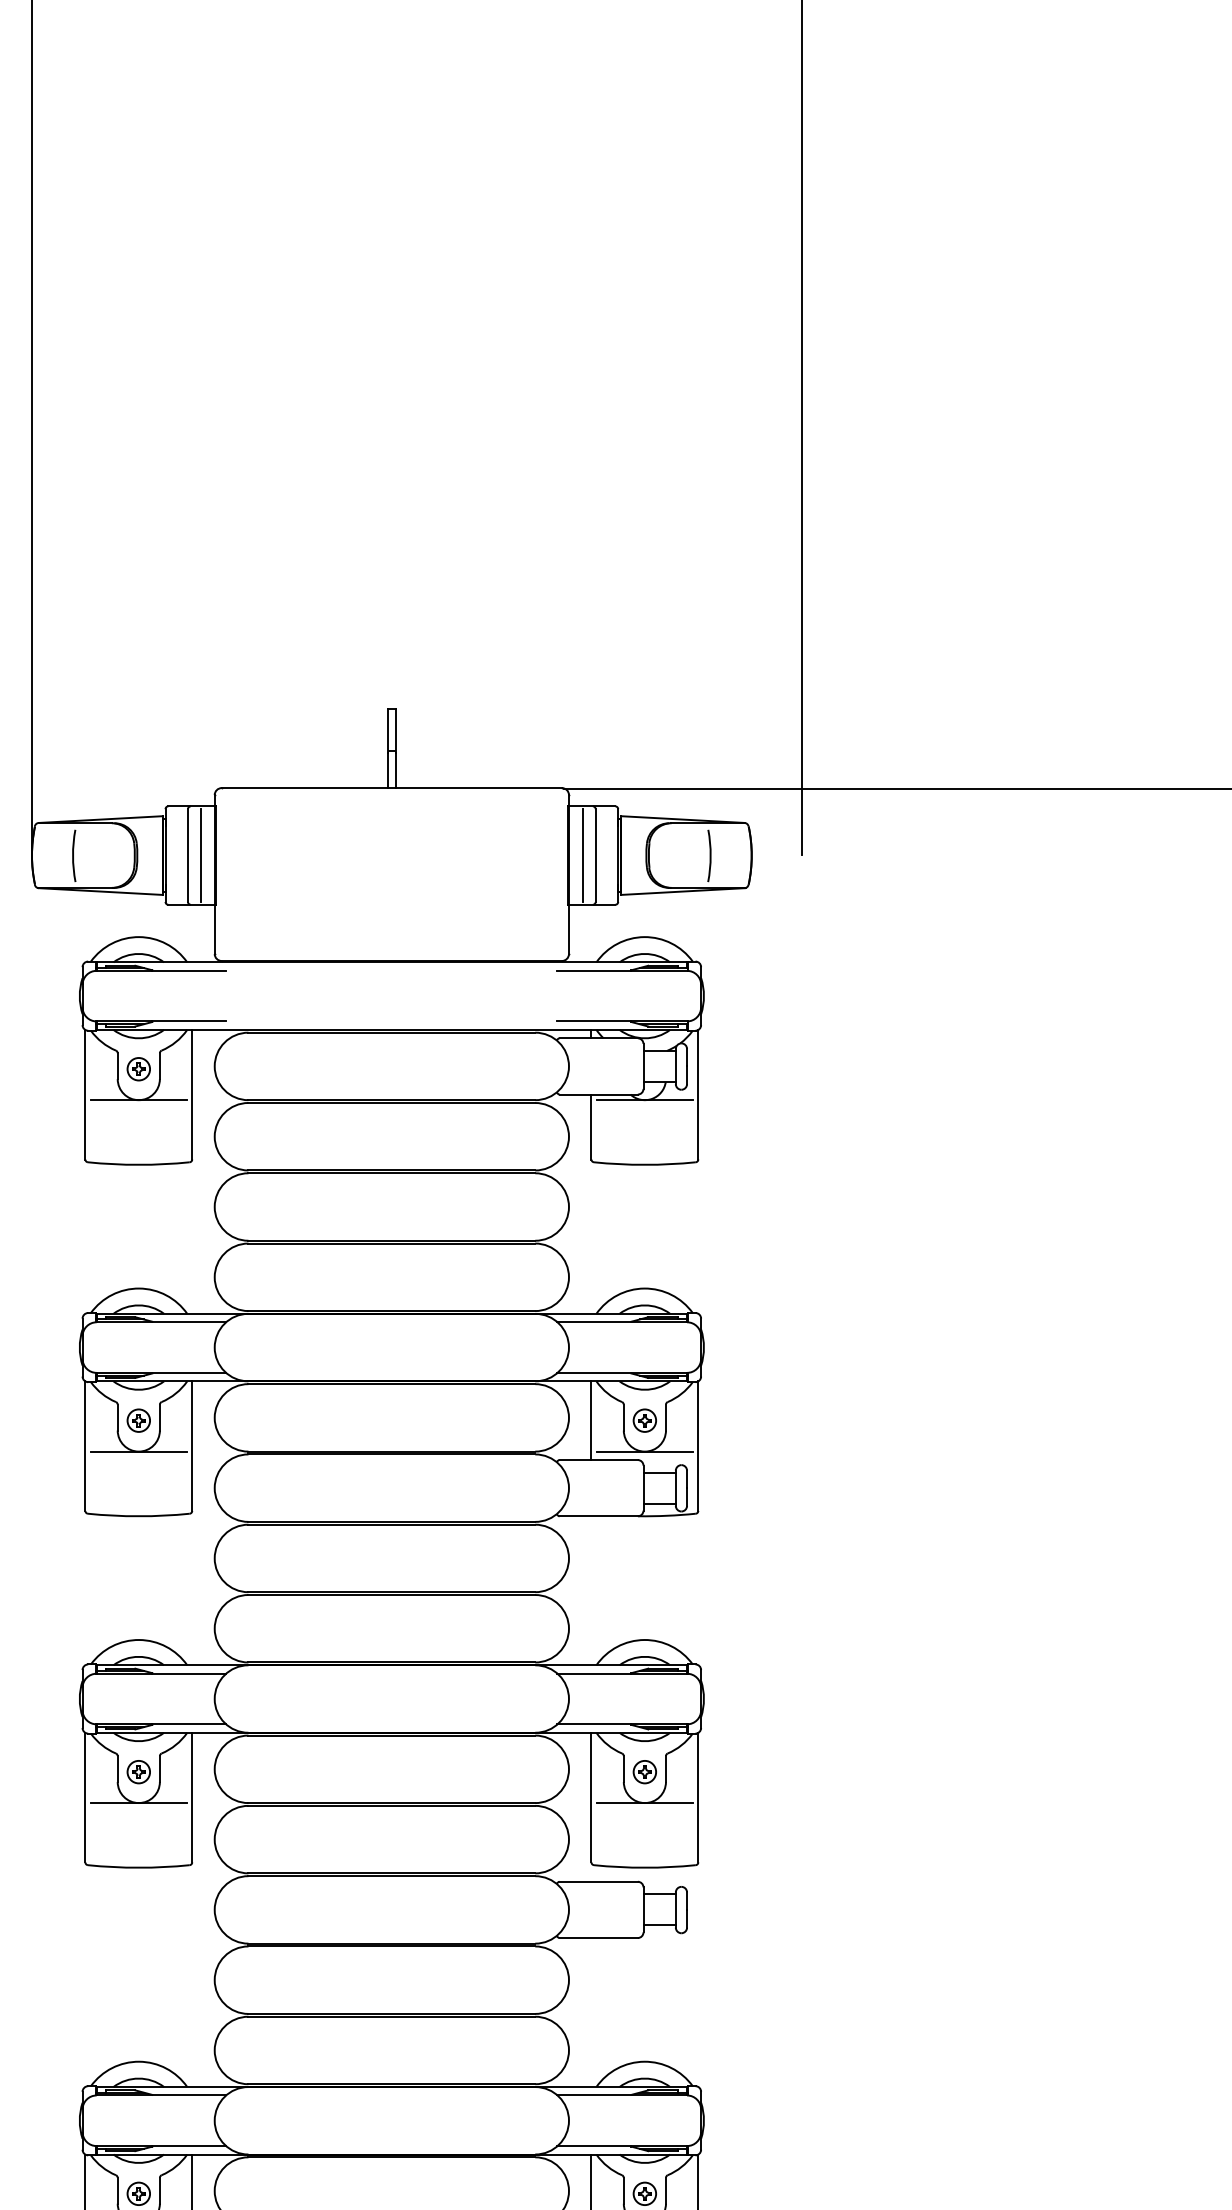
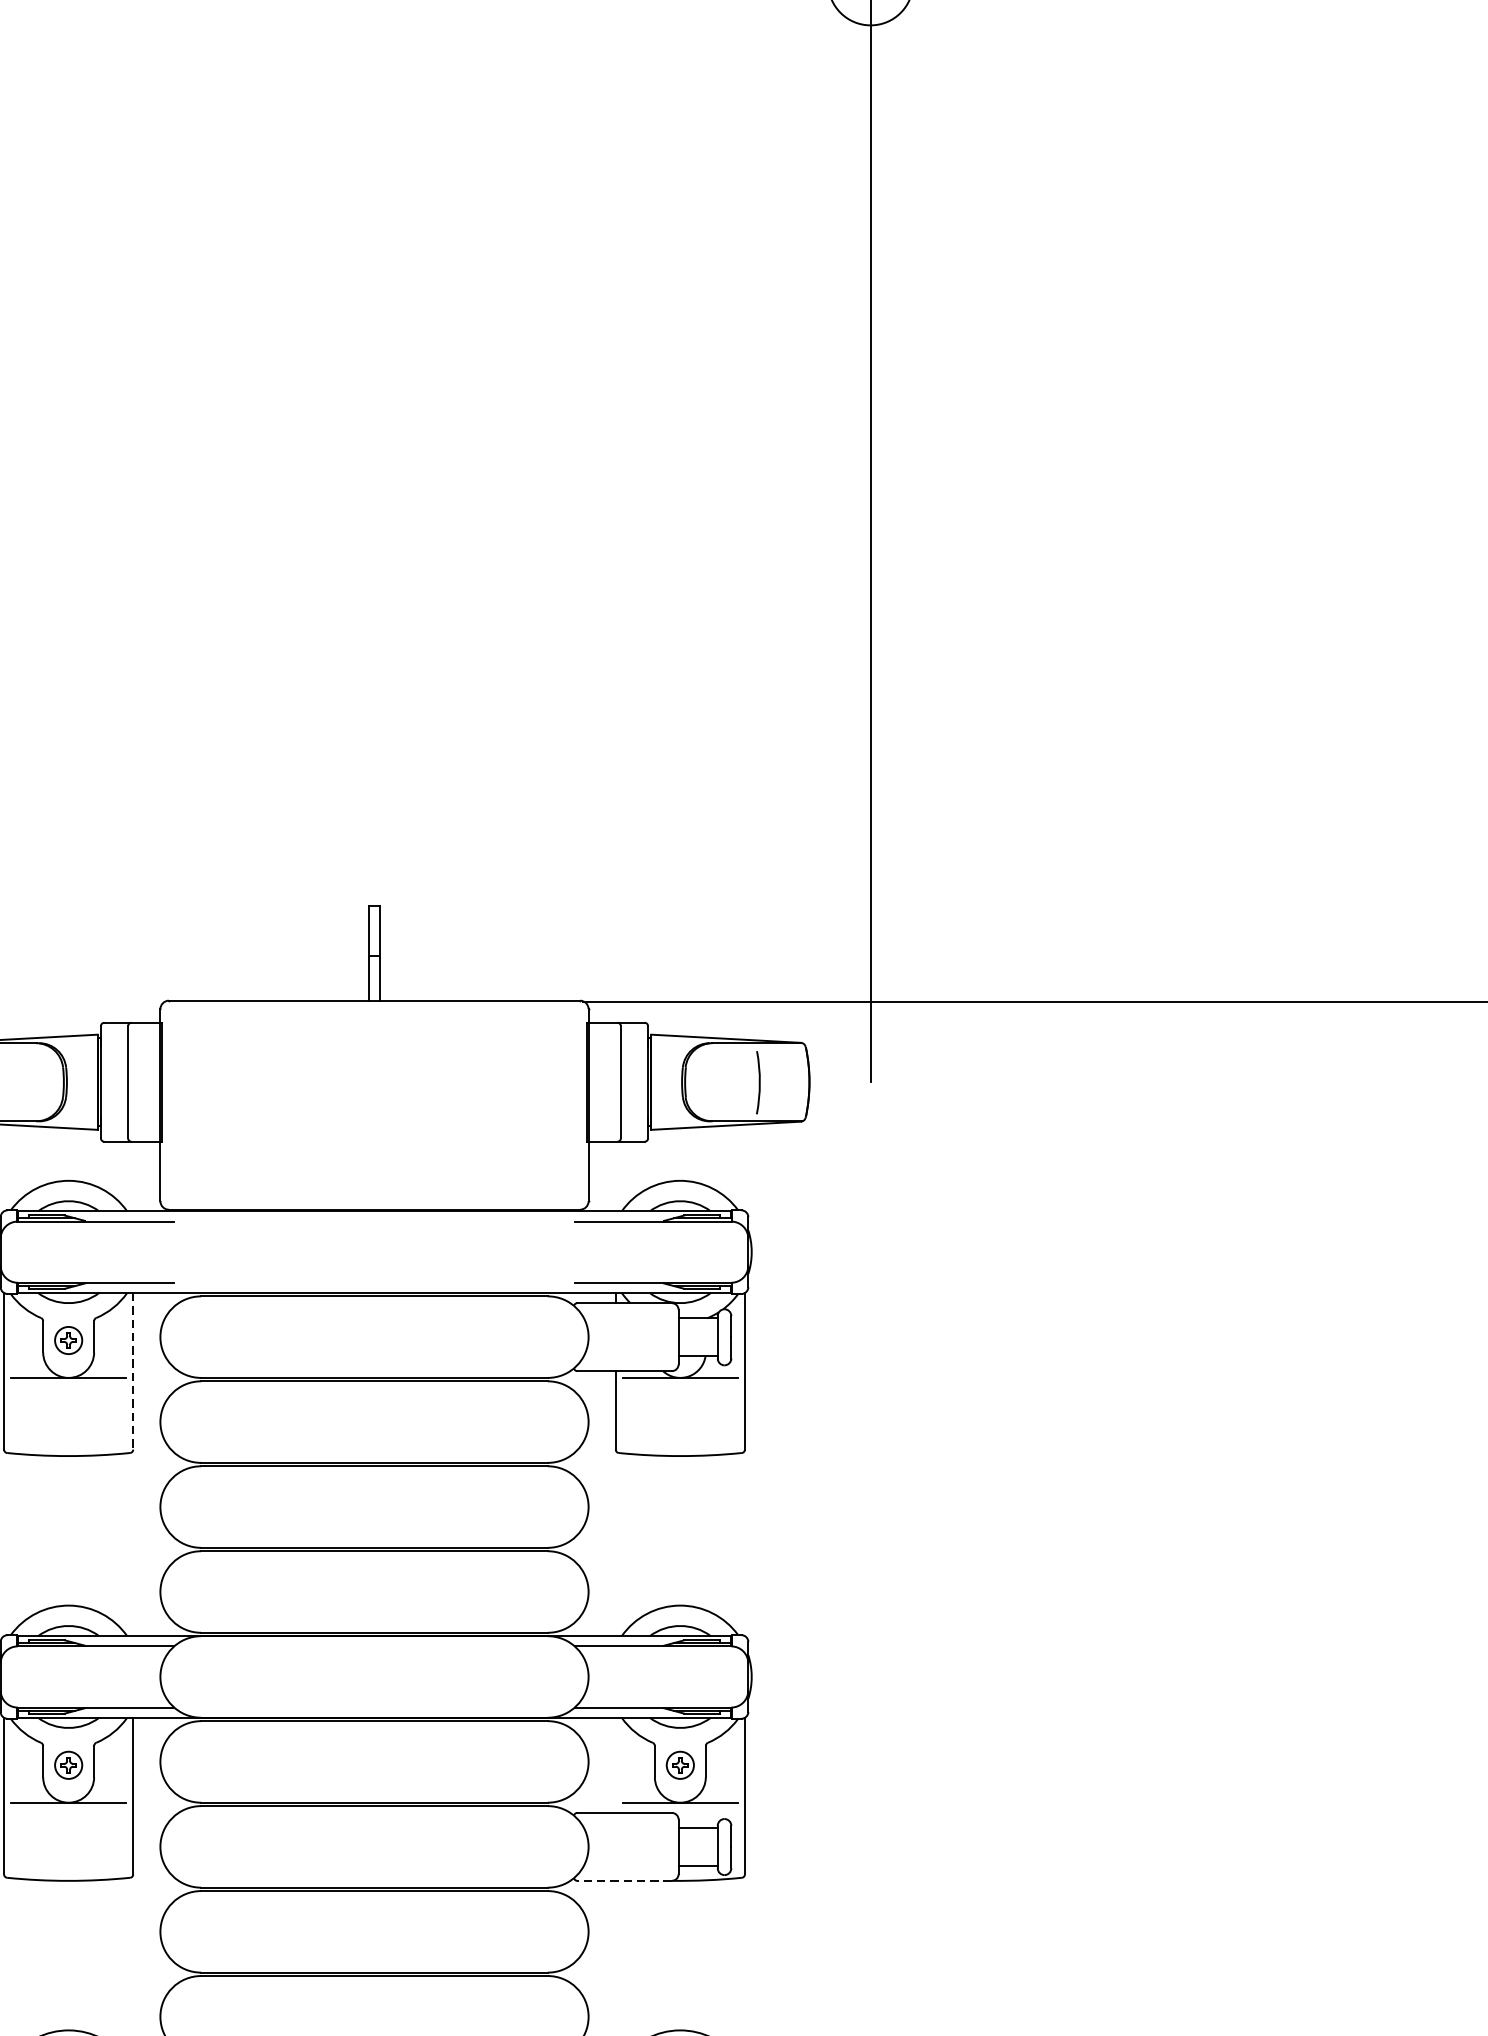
line: (200, 855) -> (143, 1082), removed
line: (583, 855) -> (606, 1082), removed
line: (192, 1094) -> (133, 1371), solid -> dashed
line: (591, 1420) -> (615, 1765), removed
line: (598, 1516) -> (624, 1881), solid -> dashed

